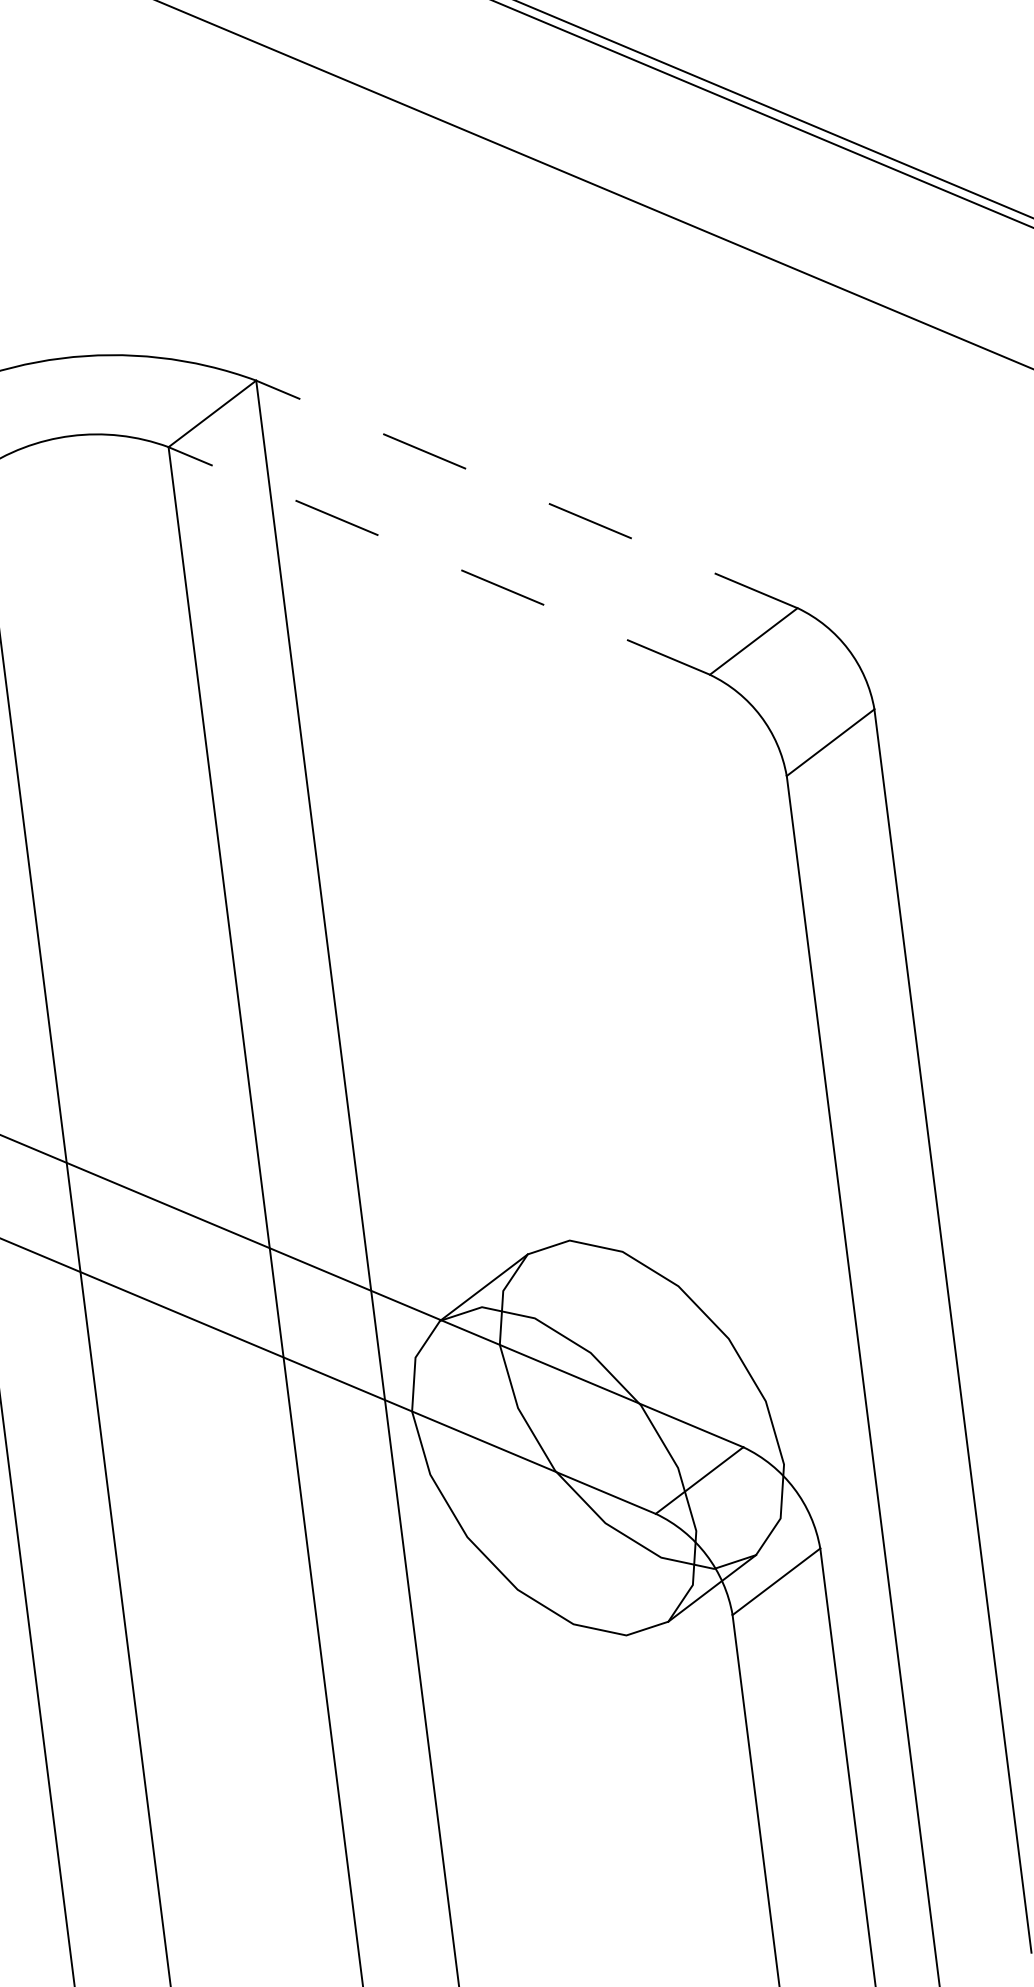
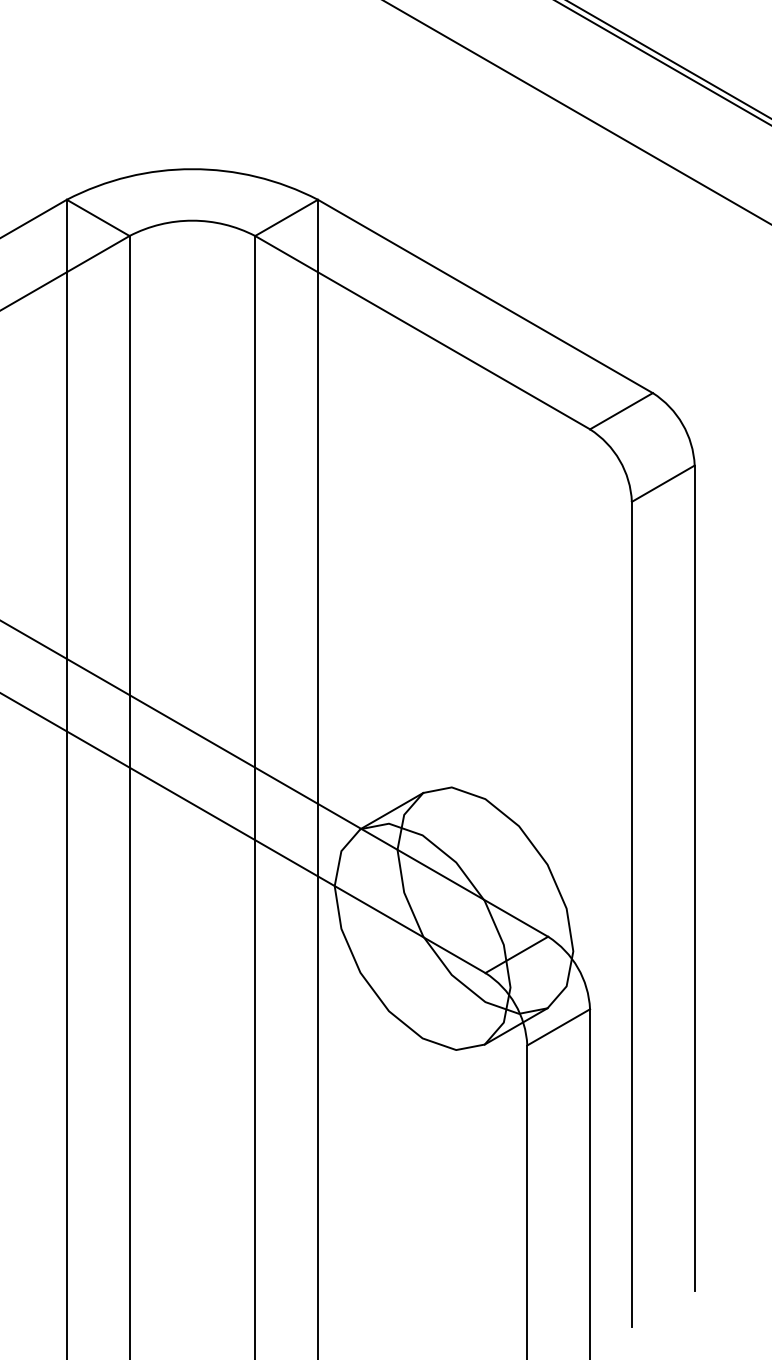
line: (525, 494) -> (484, 296), dashed -> solid
line: (438, 560) -> (422, 332), dashed -> solid

